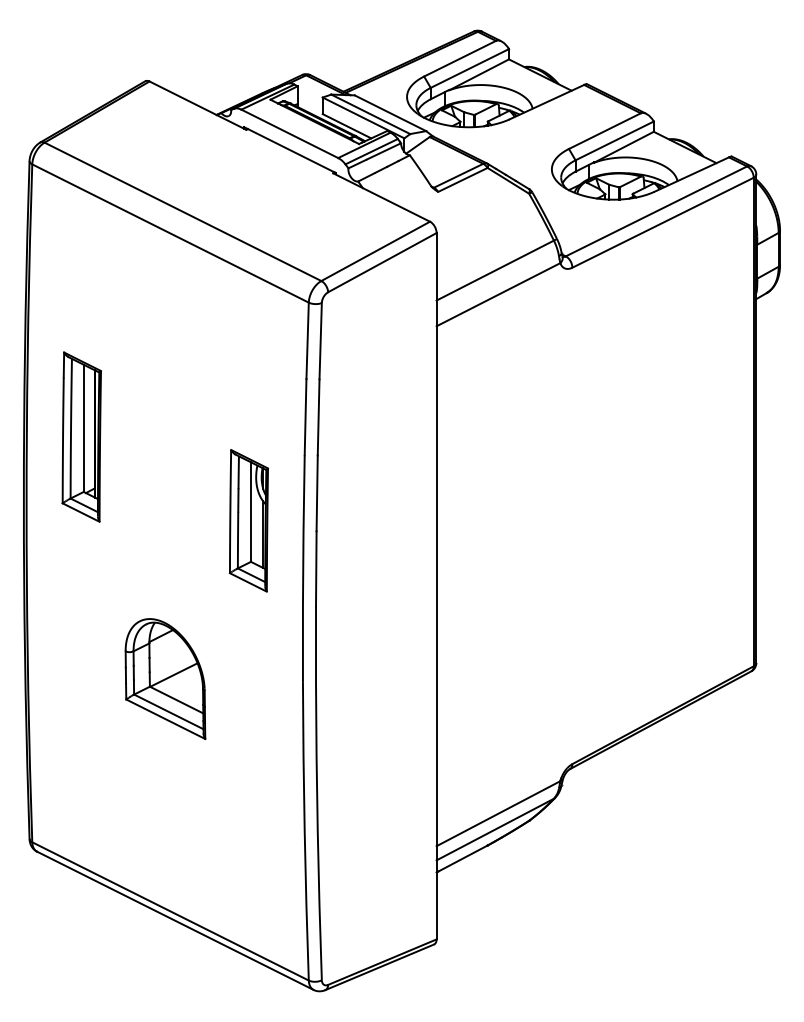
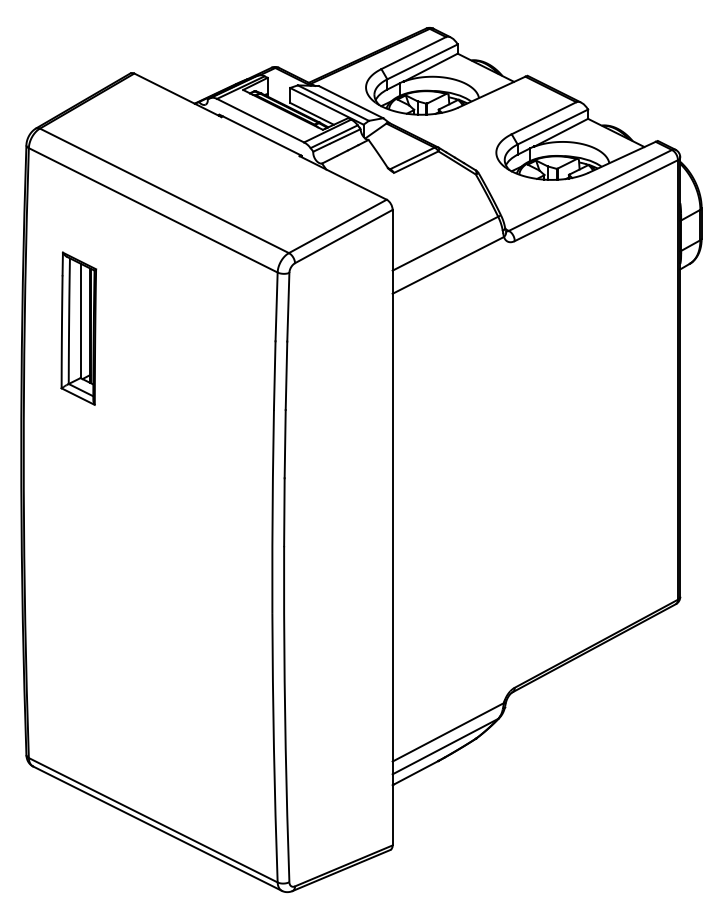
part: (81, 436) -> (78, 328), moved
part: (248, 520) -> (223, 468), removed
part: (165, 678) -> (148, 610), removed

